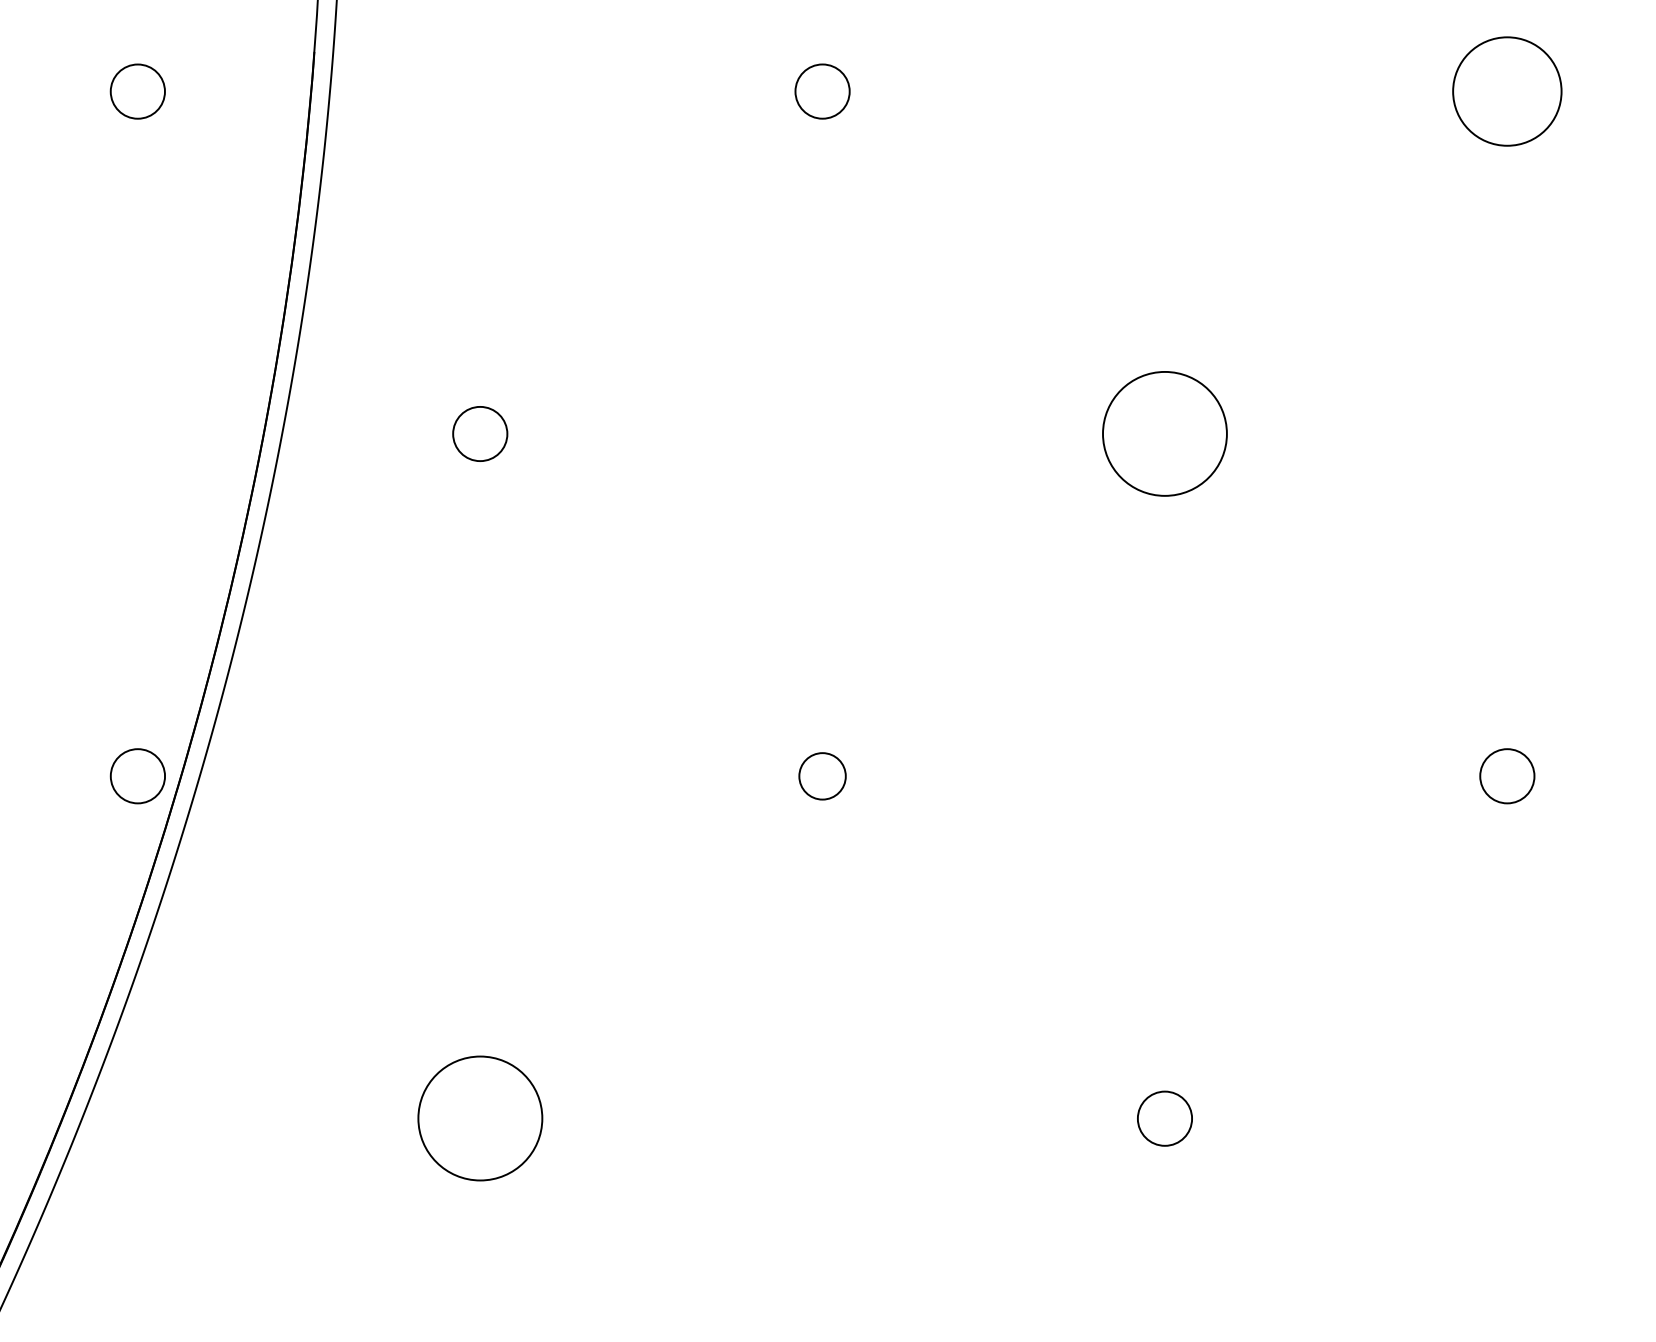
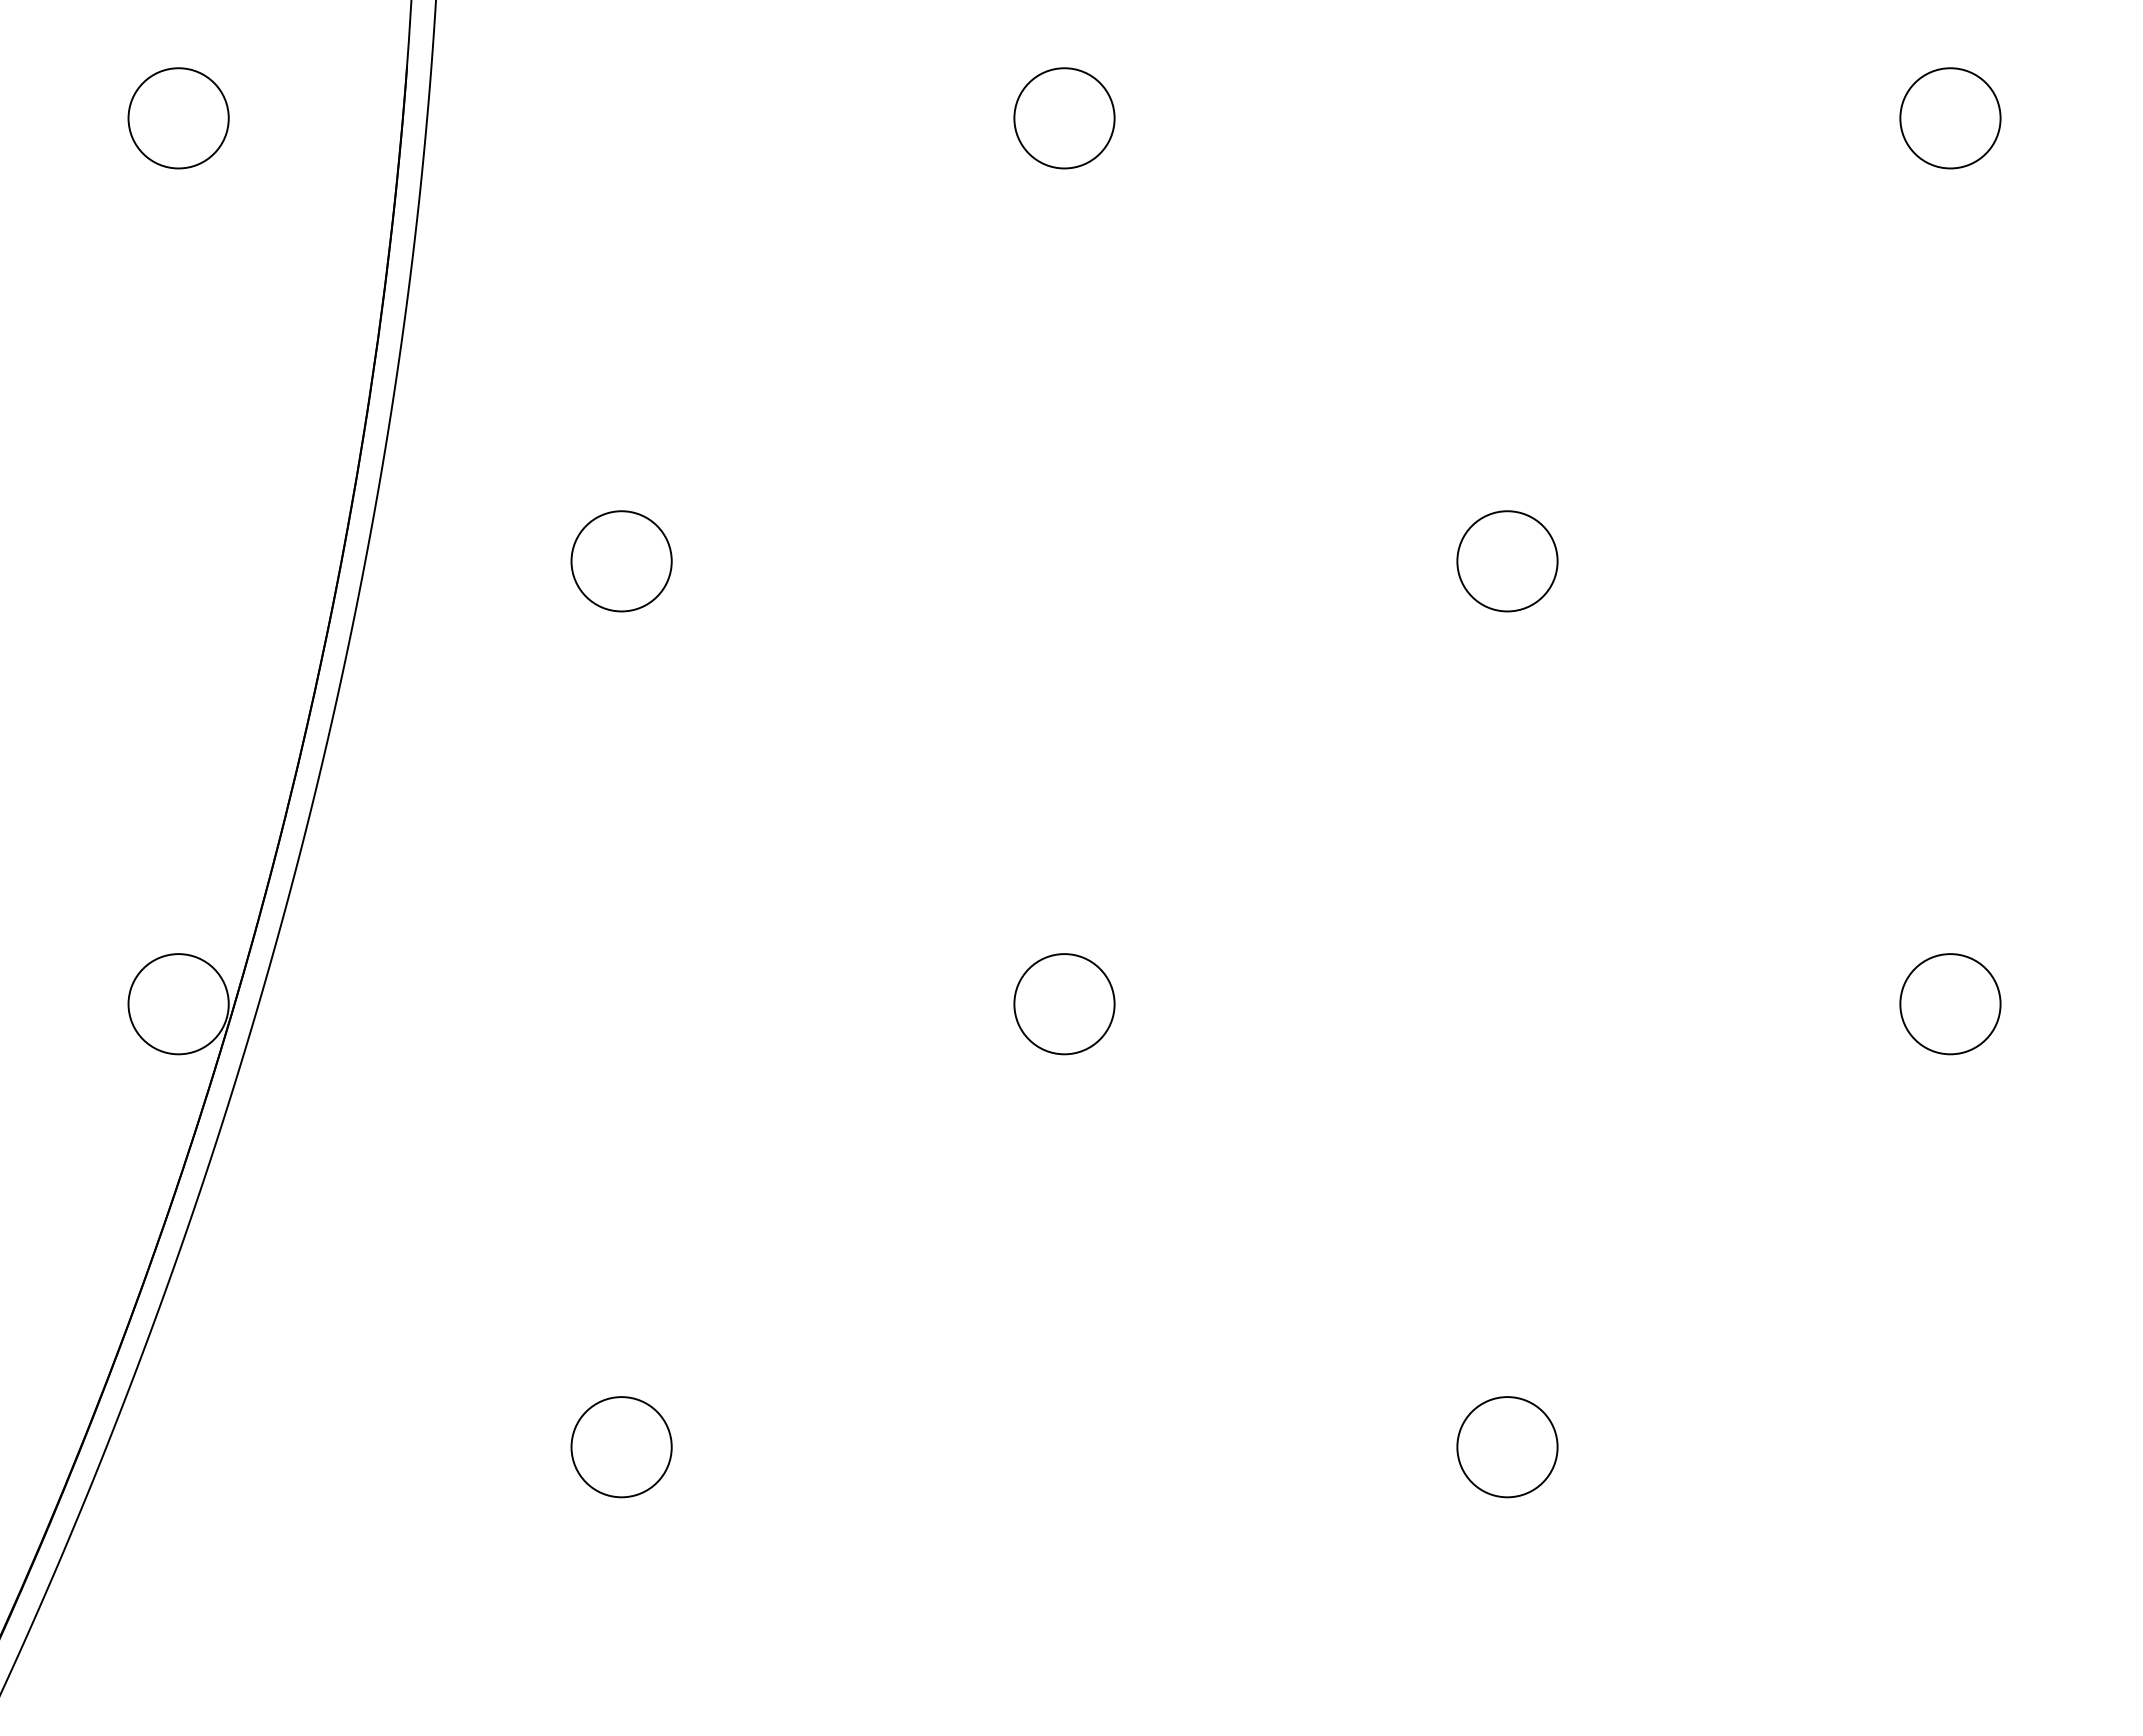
circle: (137, 91) -> (178, 118), size x1.43
circle: (822, 91) -> (1064, 118), size x1.43
circle: (1507, 91) -> (1950, 118), size x0.71
circle: (480, 434) -> (621, 561), size x1.43
circle: (1164, 434) -> (1507, 561), size x0.62
circle: (137, 776) -> (178, 1004), size x1.43
circle: (822, 776) -> (1064, 1004), size x1.67
circle: (1507, 776) -> (1950, 1004), size x1.43
circle: (480, 1118) -> (621, 1447), size x0.62
circle: (1164, 1118) -> (1507, 1447), size x1.43

